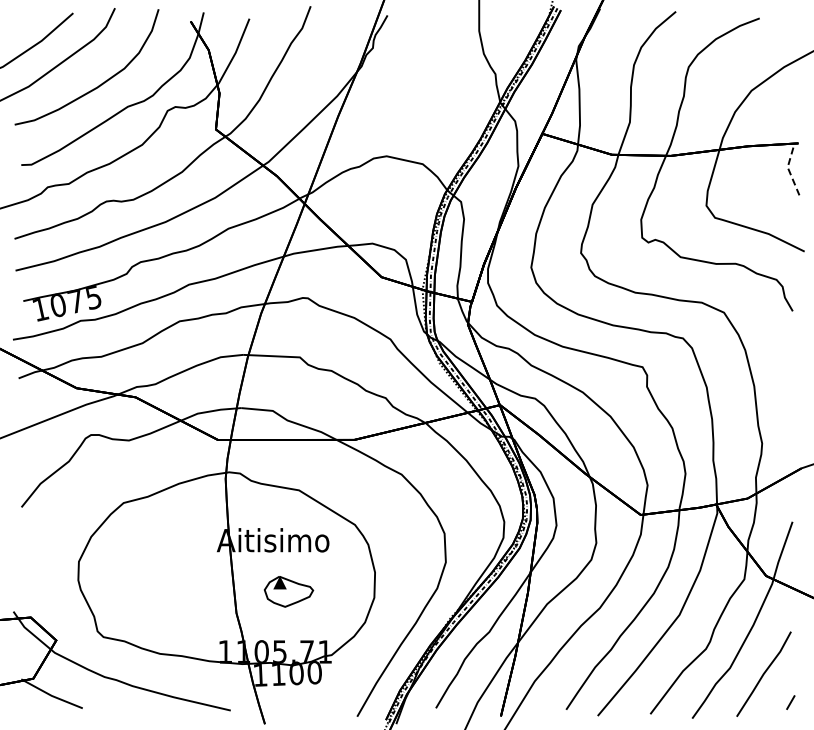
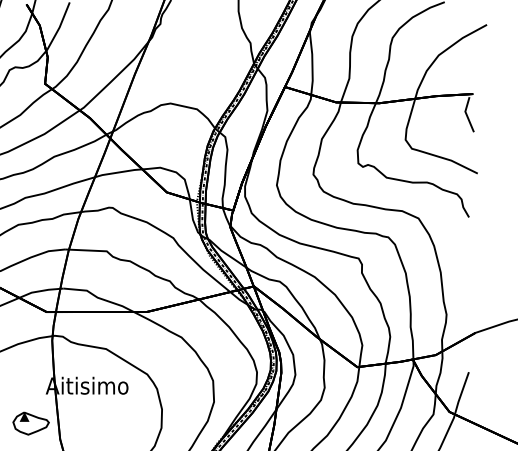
line: (789, 171) -> (466, 114), dashed -> solid
part: (288, 591) -> (30, 423), moved

